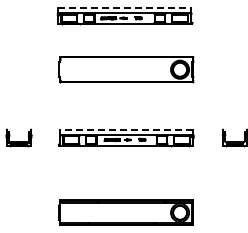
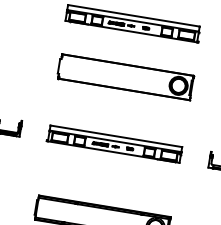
line: (124, 7) -> (133, 15), dashed -> solid
line: (126, 129) -> (116, 136), dashed -> solid

